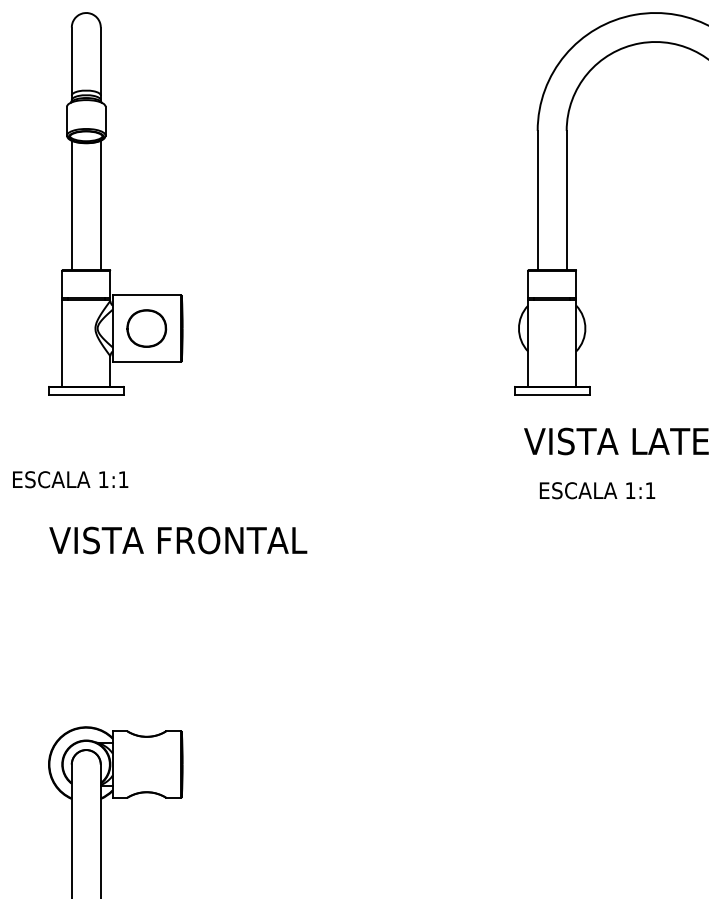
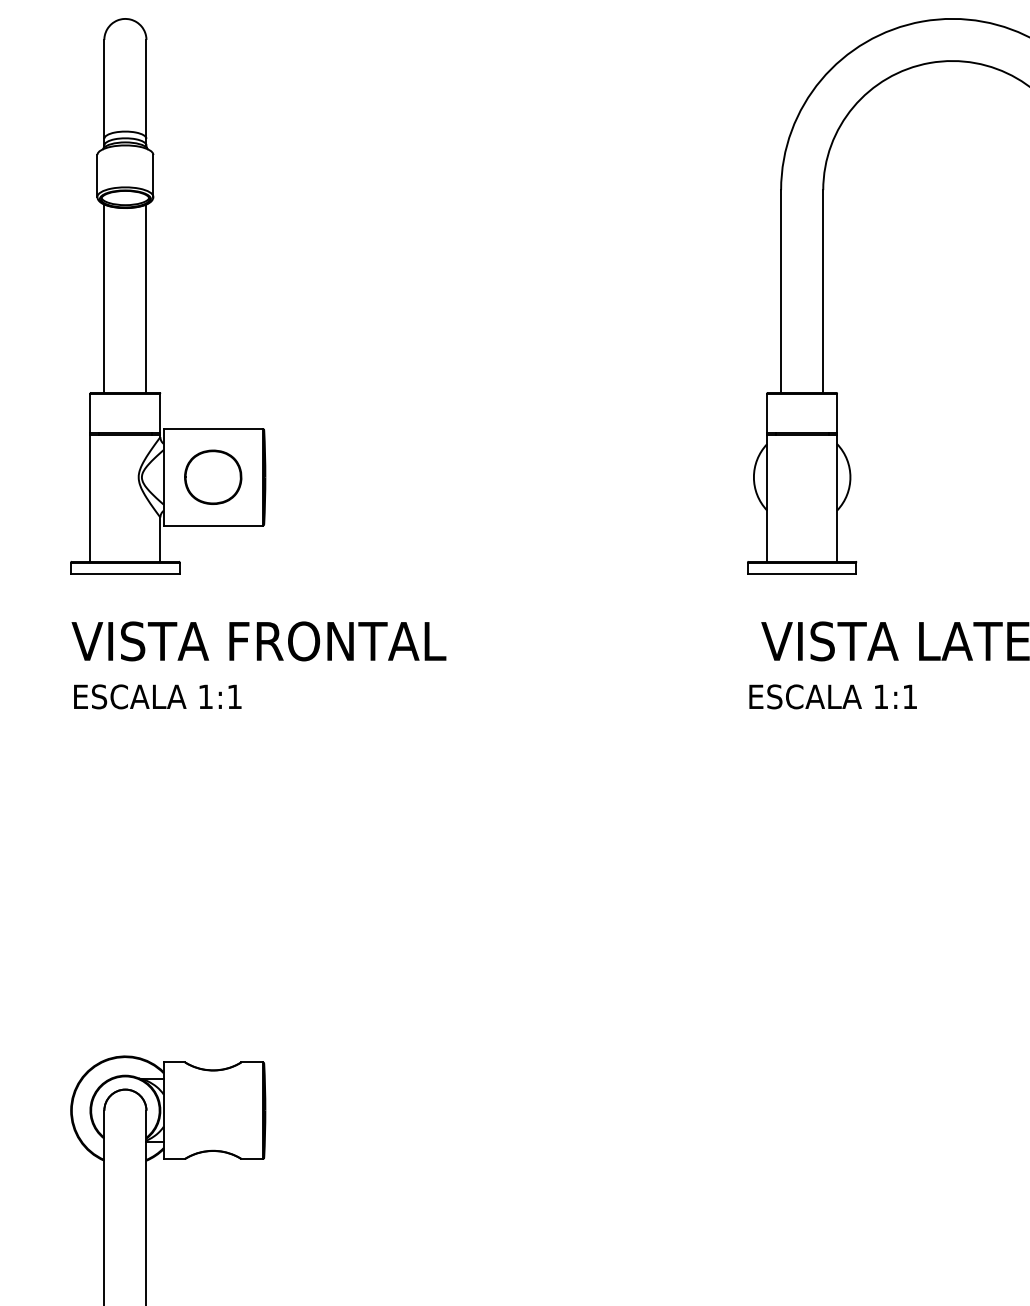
text: (70, 479) -> (157, 696), moved
text: (597, 490) -> (833, 696), moved
text: (178, 540) -> (259, 641), moved

